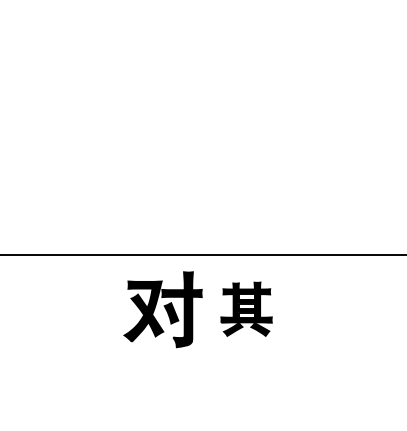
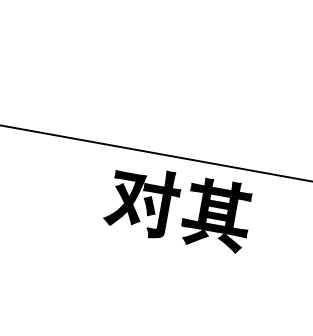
part: (246, 309) -> (216, 214), size x1.43

